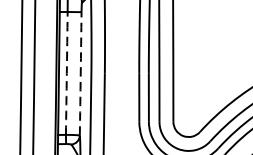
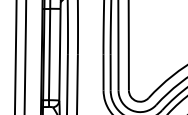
arc: (66, 73) -> (49, 54), dashed -> solid
arc: (80, 73) -> (59, 54), dashed -> solid

